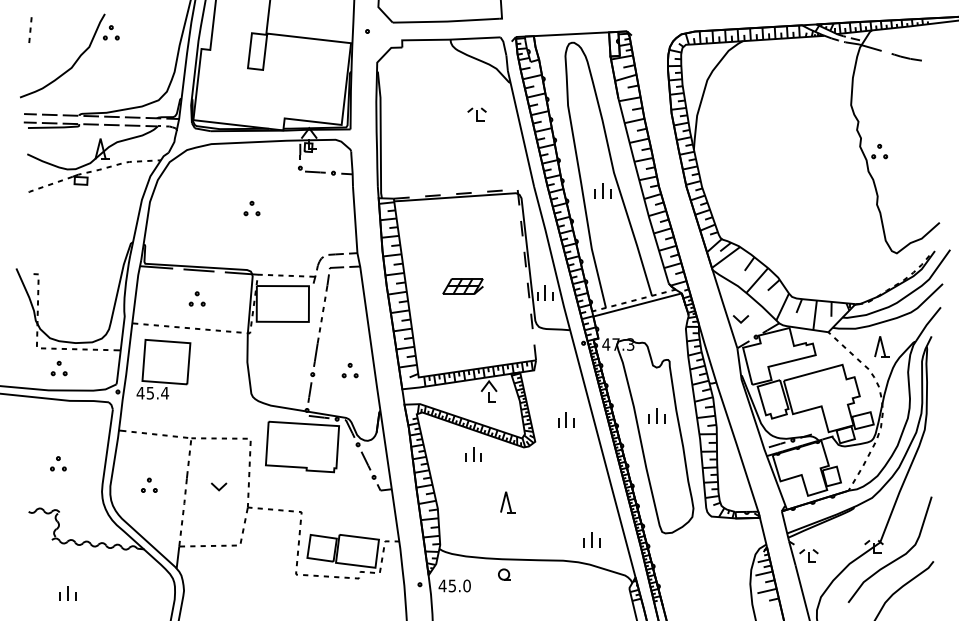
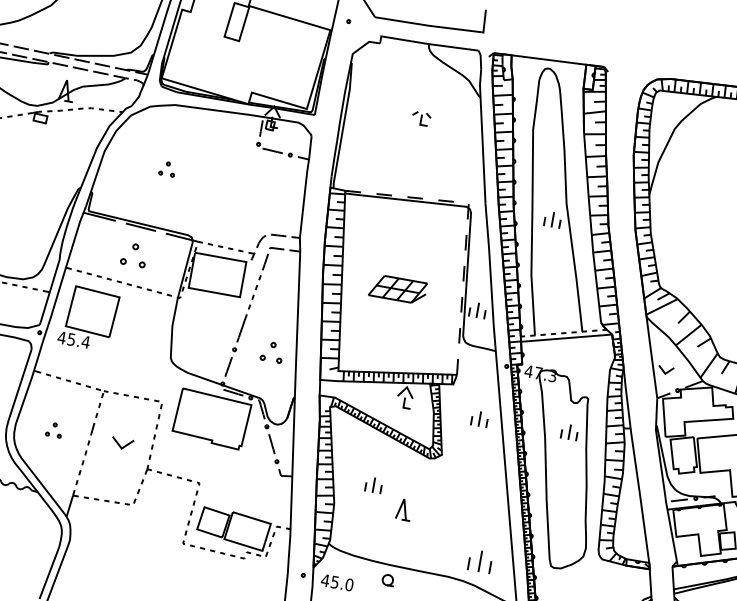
part: (476, 114) -> (420, 118), moved
part: (251, 208) -> (167, 168), moved
part: (462, 286) -> (397, 289), size x1.4
part: (196, 298) -> (133, 254), size x1.6
part: (349, 370) -> (271, 352), size x1.4
part: (656, 415) -> (569, 431), moved
part: (566, 419) -> (480, 418), moved
part: (473, 454) -> (373, 485), moved
part: (219, 486) -> (123, 443), size x1.4
part: (591, 539) -> (480, 560), size x1.4

